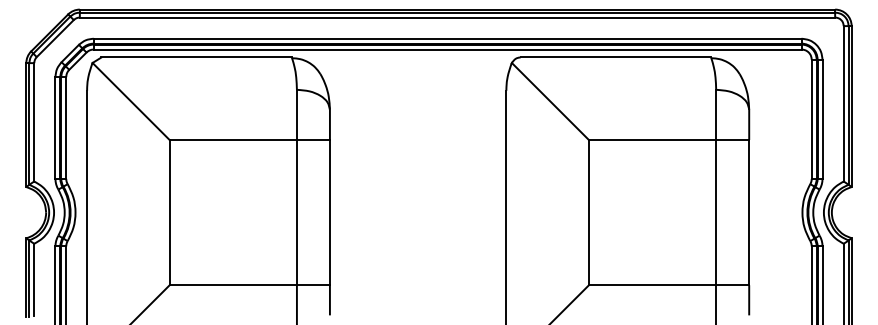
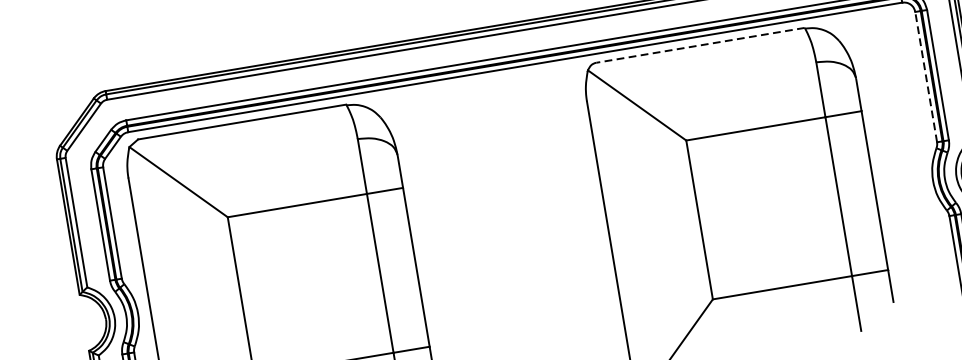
line: (615, 57) -> (700, 45), solid -> dashed
line: (811, 119) -> (925, 77), solid -> dashed

